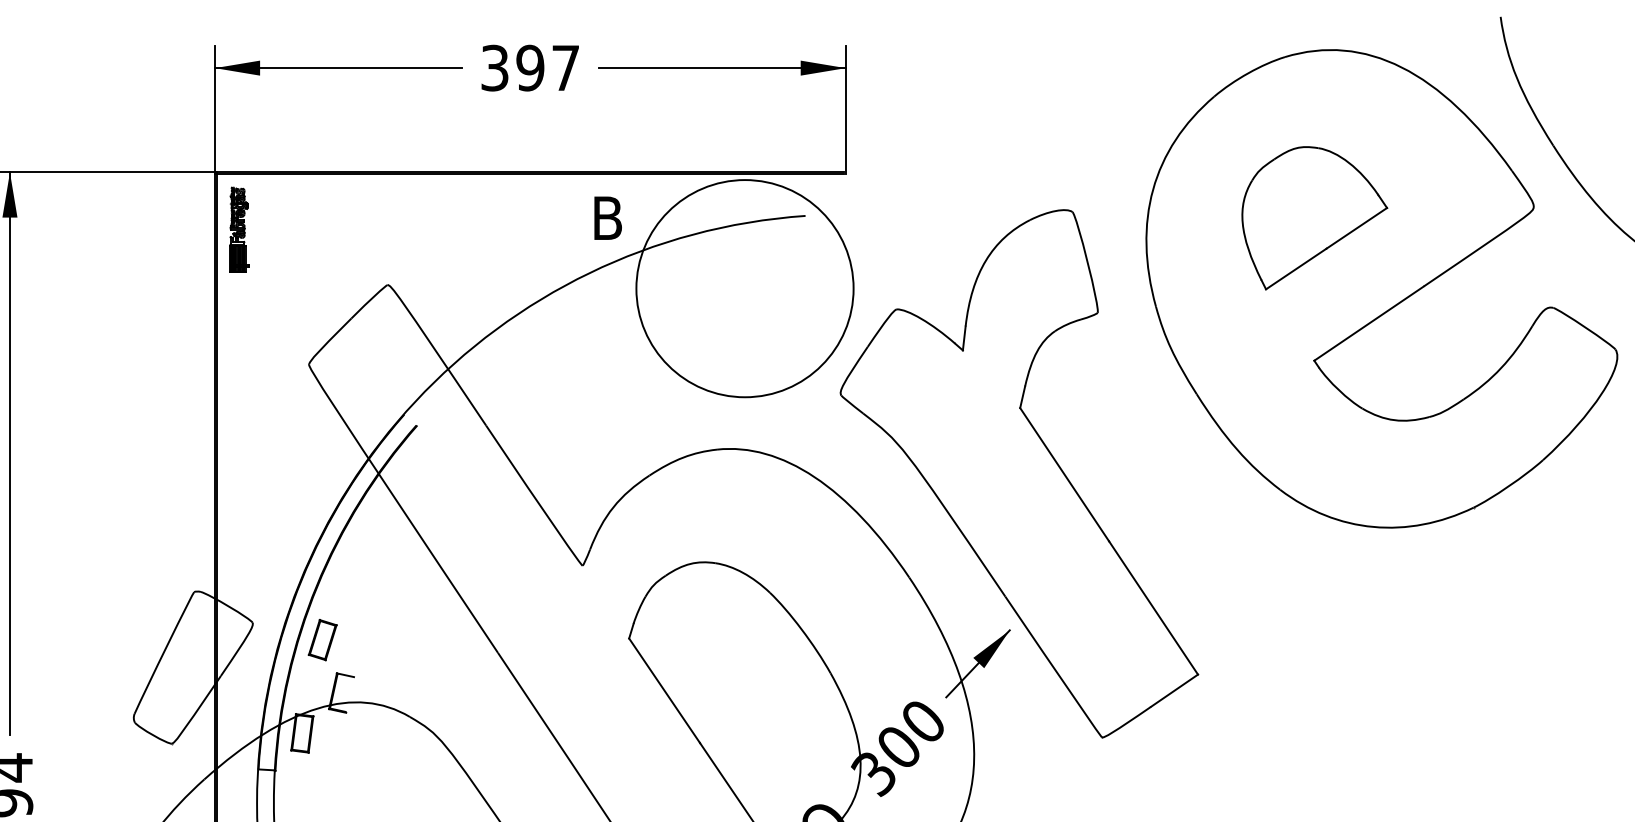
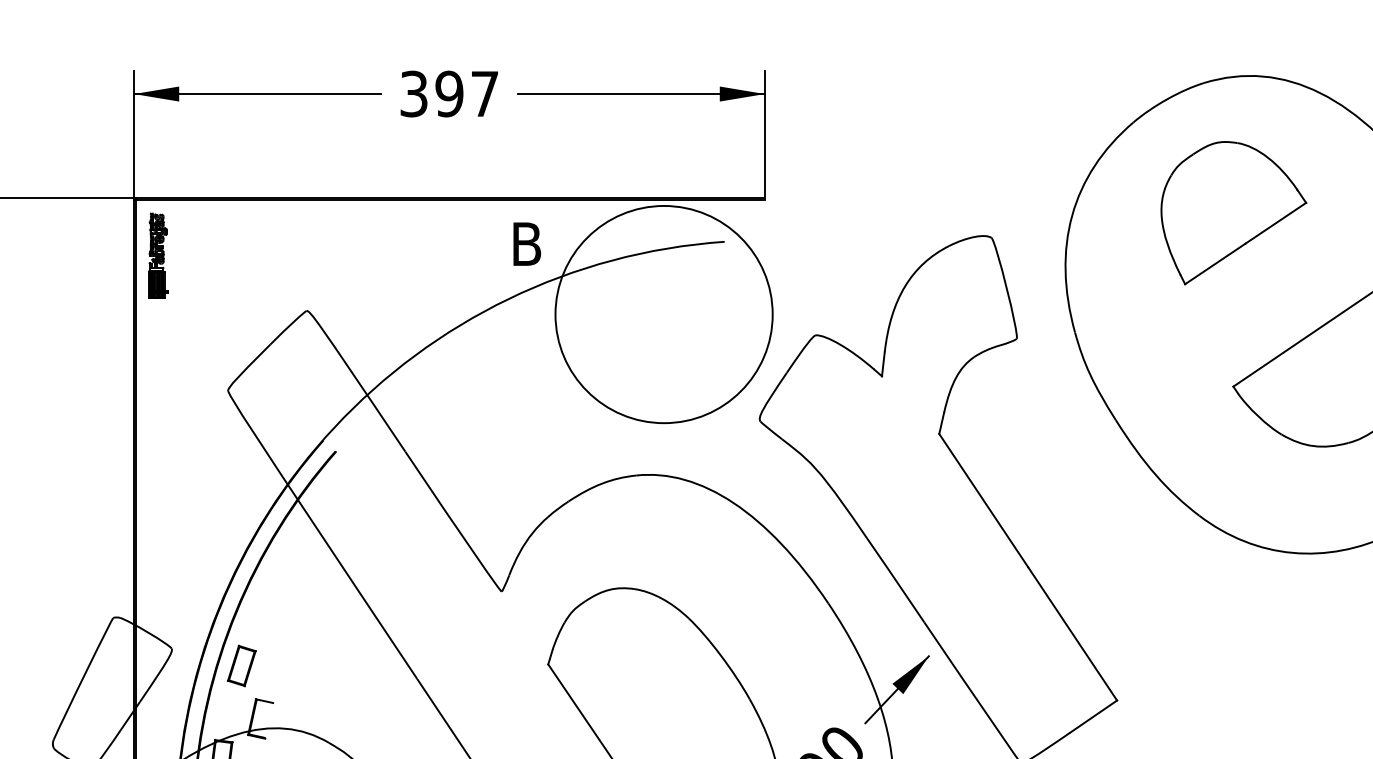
part: (1314, 218) -> (1233, 213), moved

